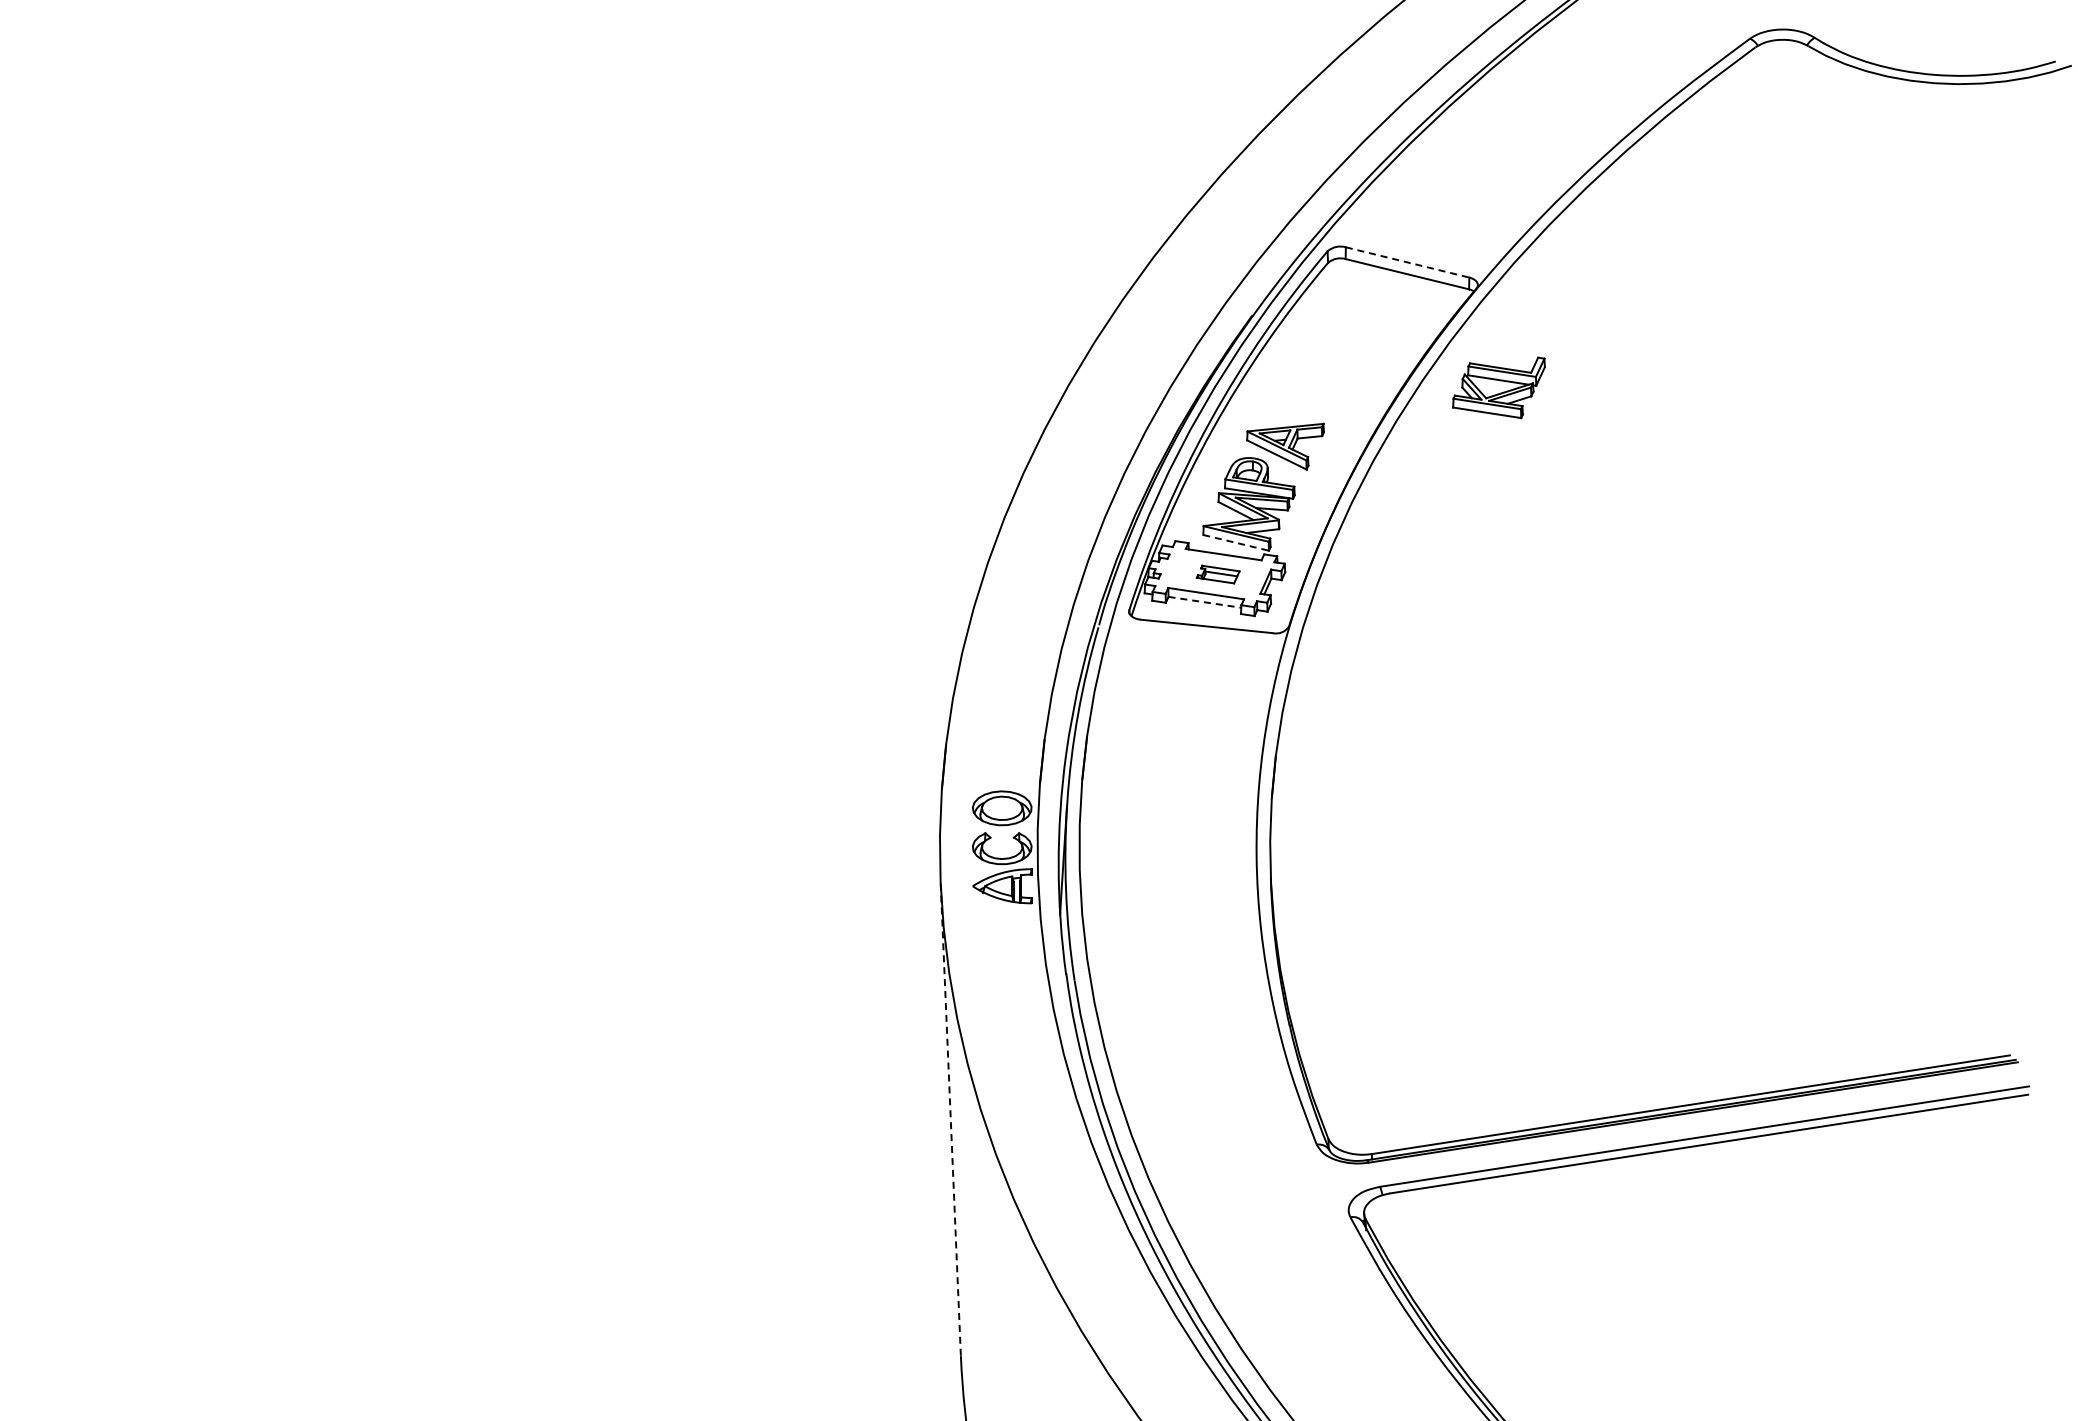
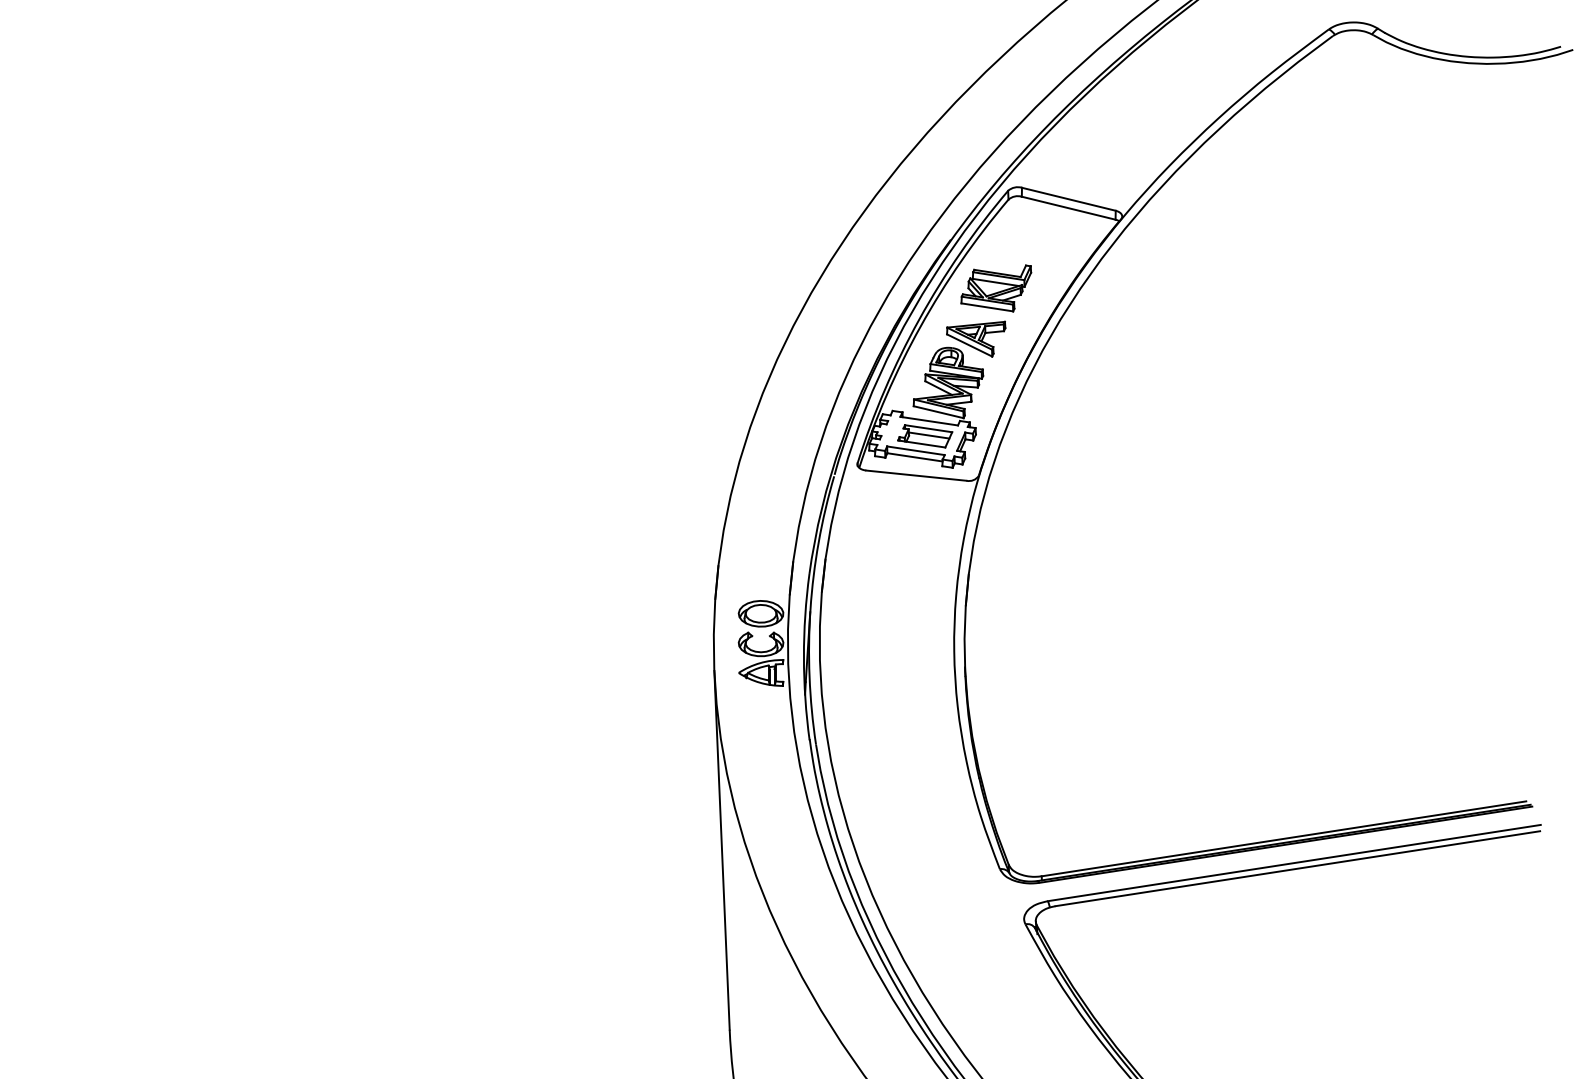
line: (1407, 262) -> (1068, 199), dashed -> solid
part: (1498, 387) -> (995, 288), moved
line: (1236, 542) -> (938, 411), dashed -> solid
part: (1217, 574) -> (924, 436), size x1.67
line: (1204, 602) -> (914, 457), dashed -> solid
line: (950, 1120) -> (721, 850), dashed -> solid

